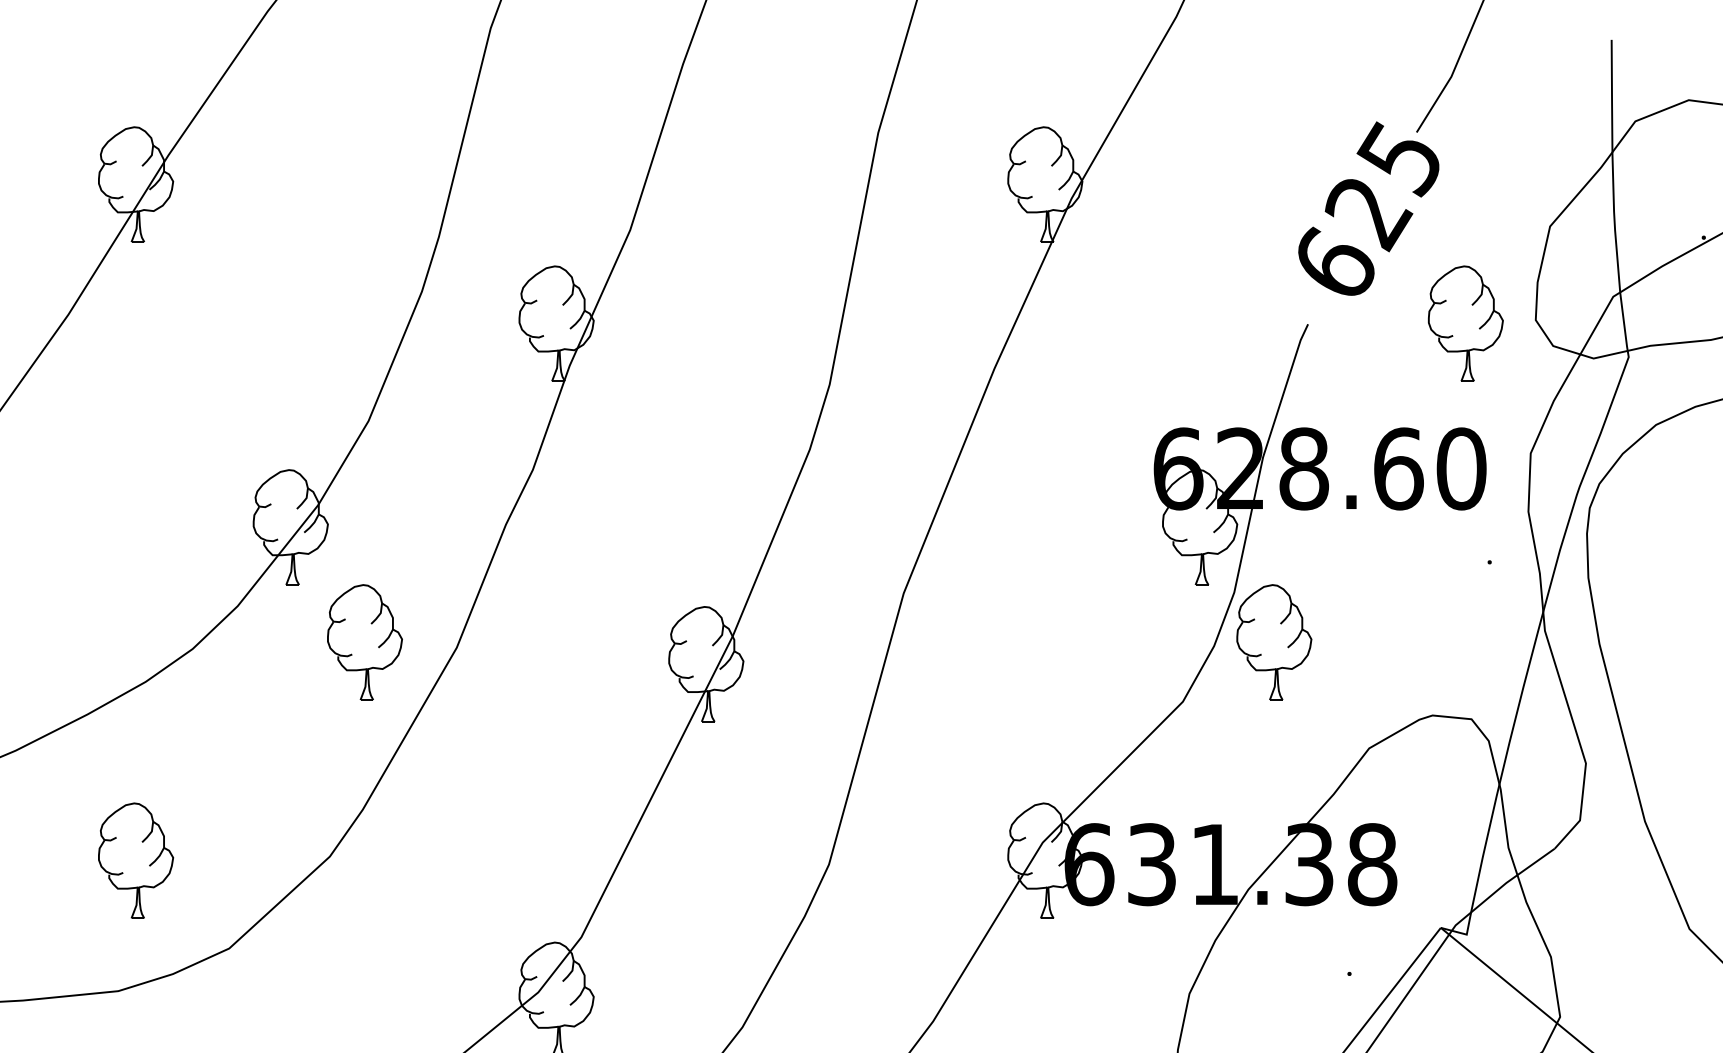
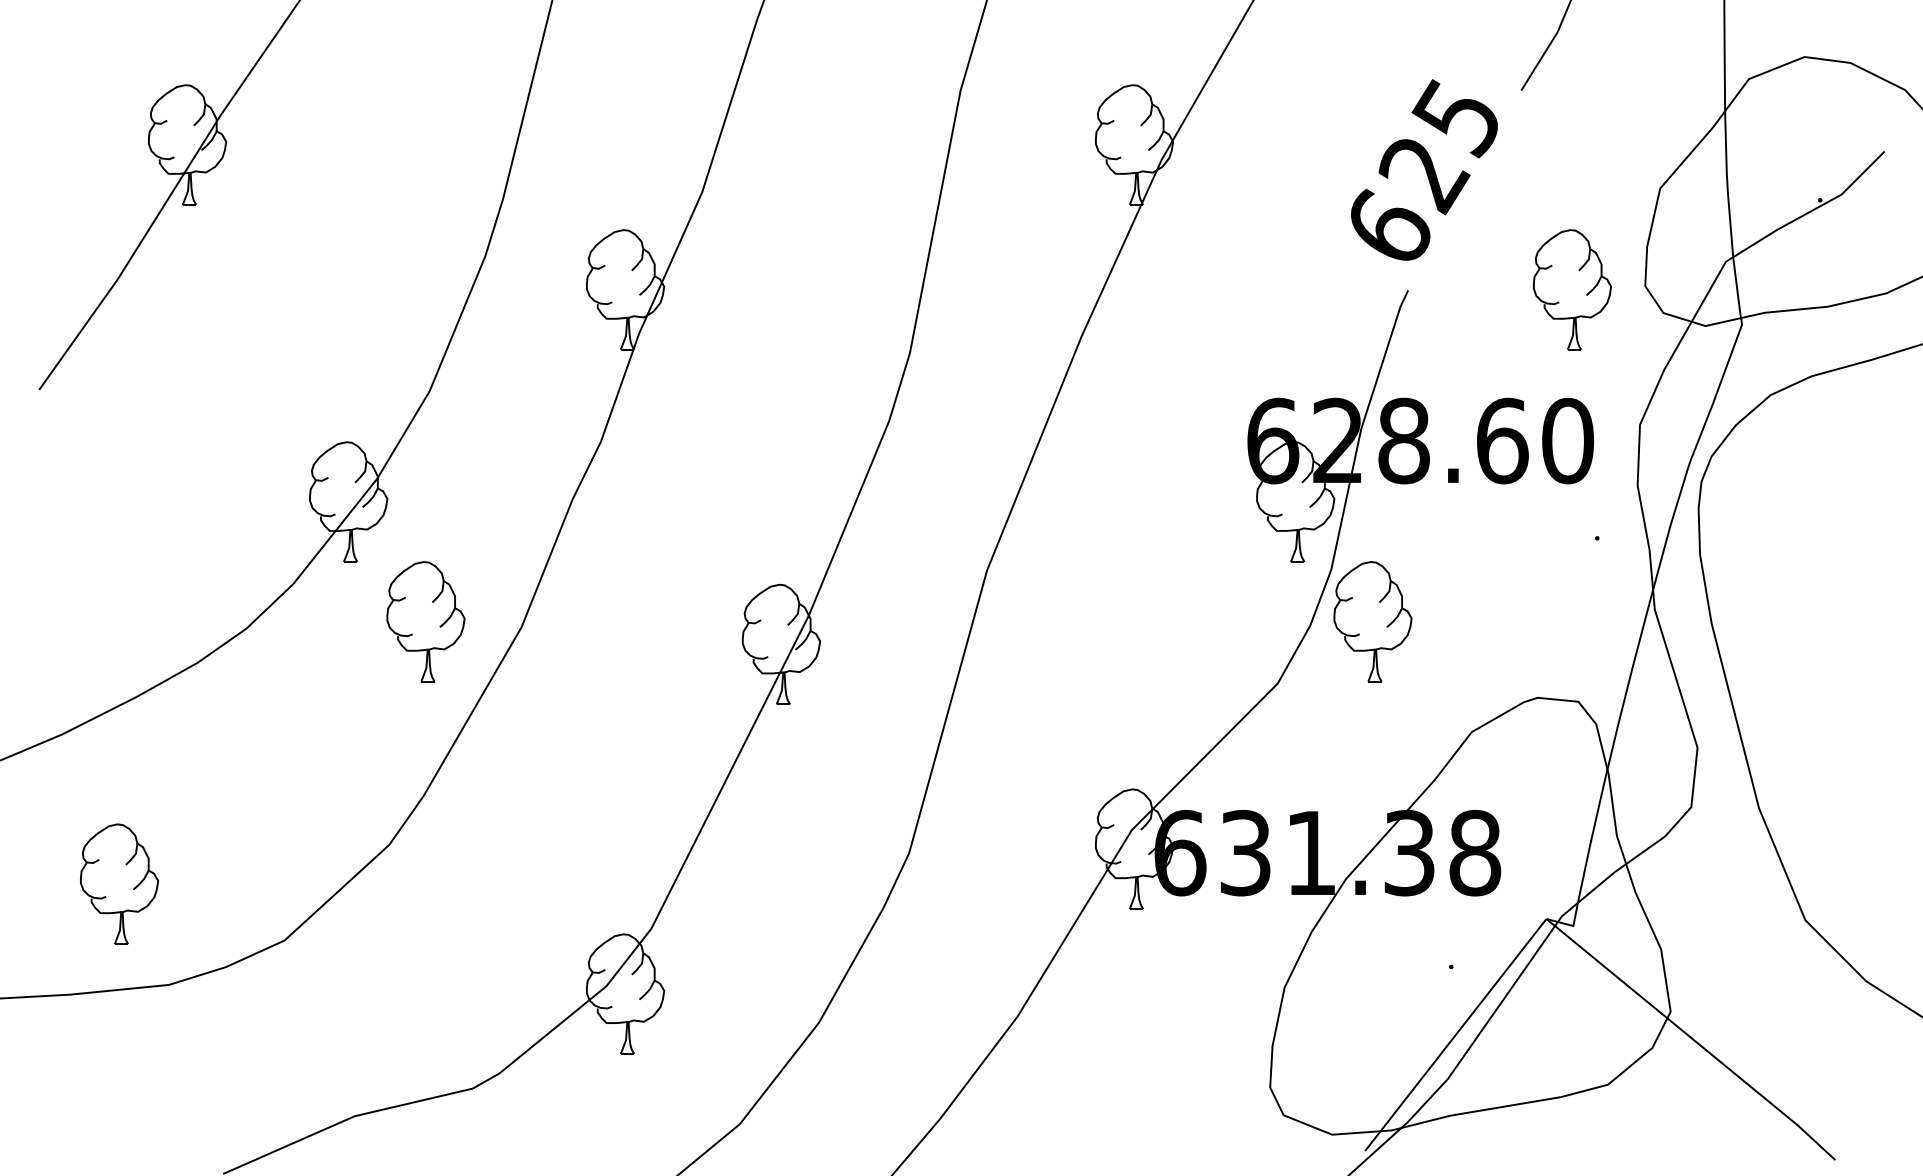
text: (1368, 208) -> (1424, 169), moved
part: (136, 860) -> (119, 883), moved

